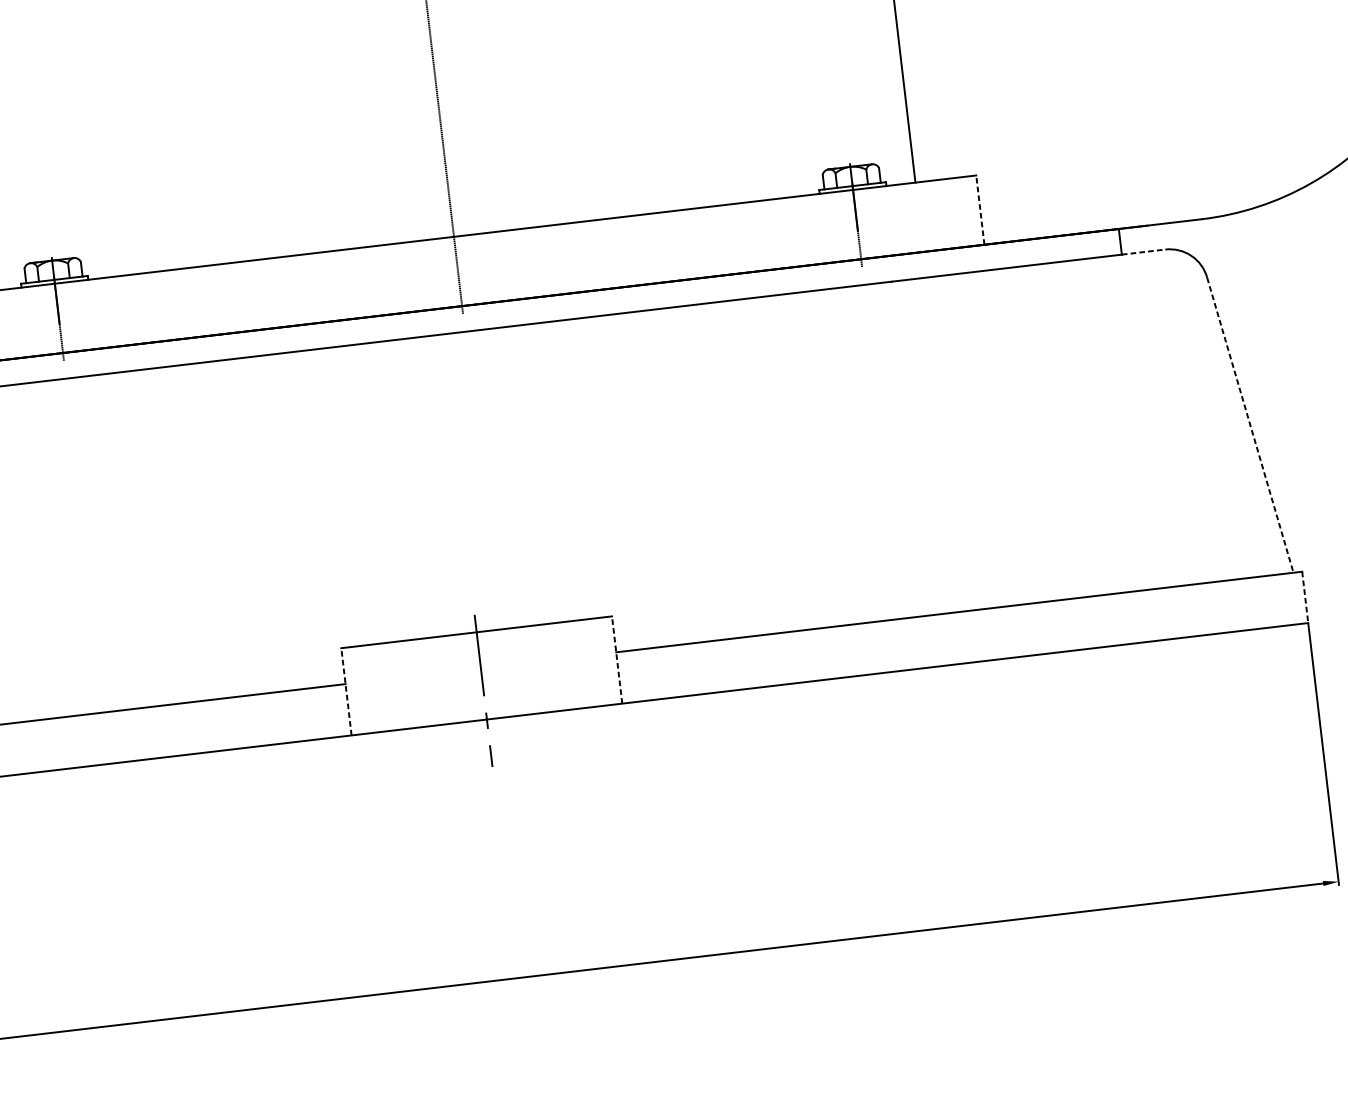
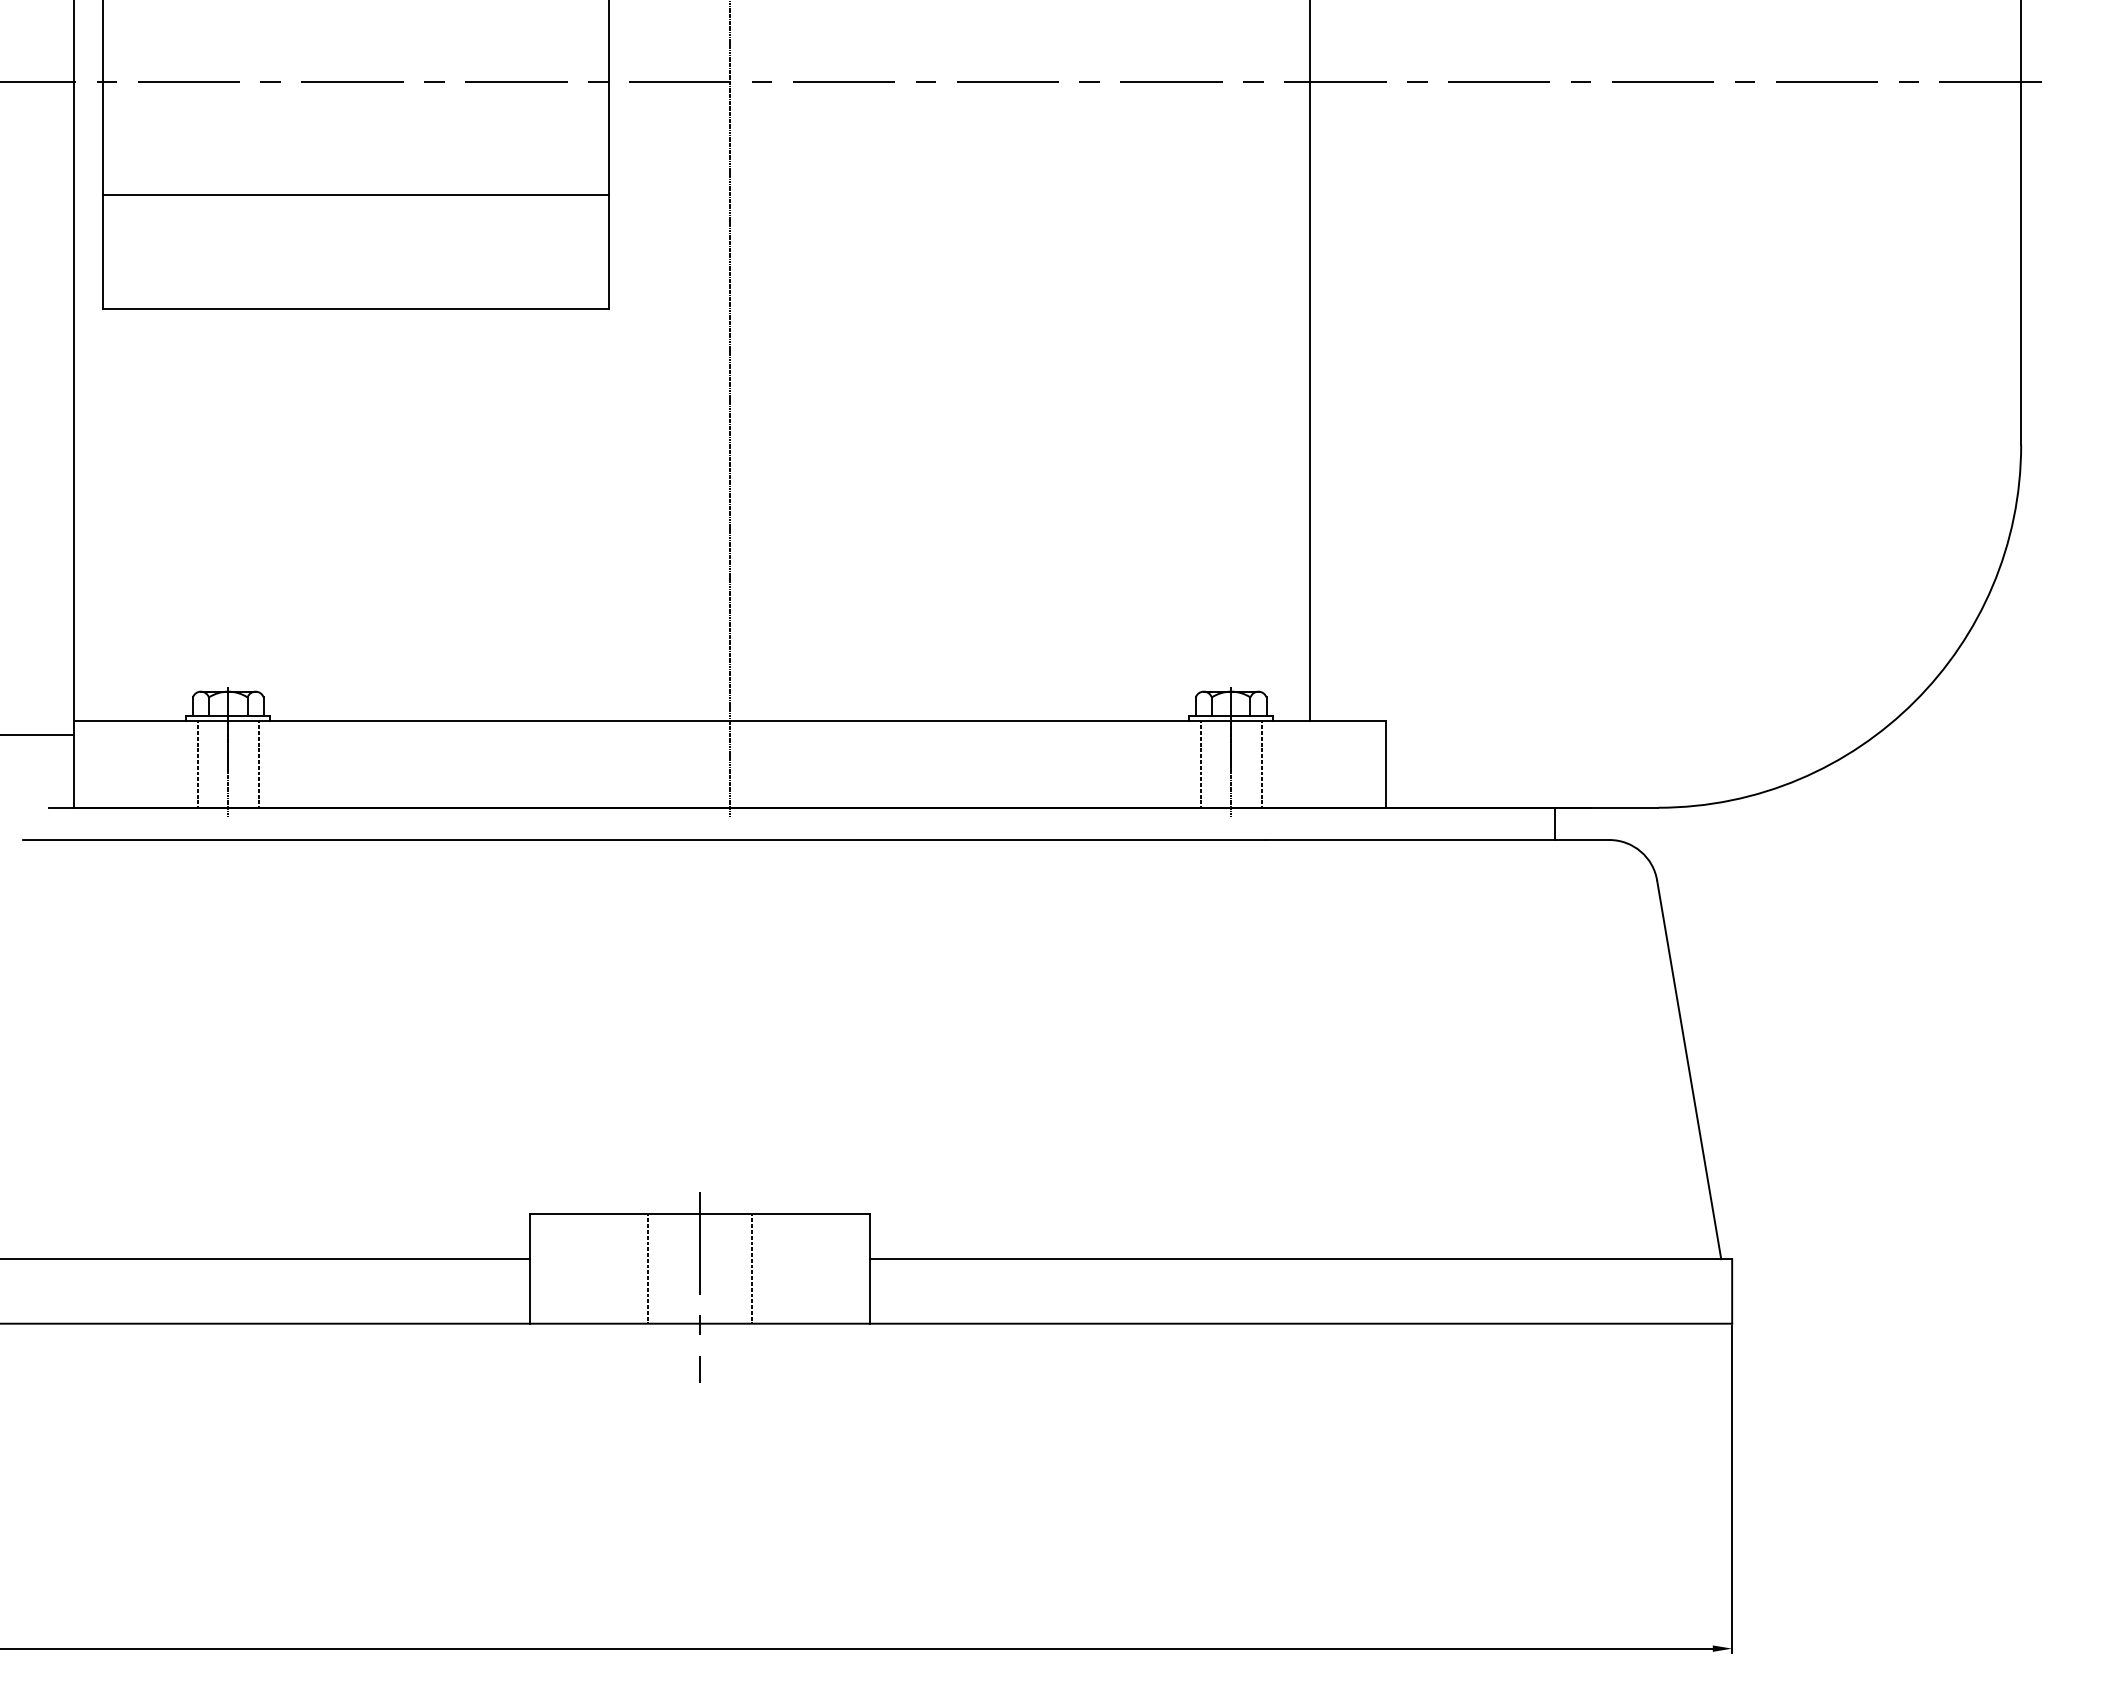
line: (980, 210) -> (1385, 764), dashed -> solid
line: (881, 221) -> (1261, 763), added
line: (832, 226) -> (1200, 763), added
line: (1143, 252) -> (1582, 840), dashed -> solid
line: (82, 314) -> (258, 763), added
line: (34, 320) -> (197, 763), added
line: (1250, 425) -> (1689, 1070), dashed -> solid
line: (1305, 597) -> (1732, 1291), dashed -> solid
line: (617, 659) -> (870, 1268), dashed -> solid
line: (523, 670) -> (752, 1268), added
line: (440, 680) -> (648, 1268), added
line: (346, 691) -> (530, 1268), dashed -> solid

